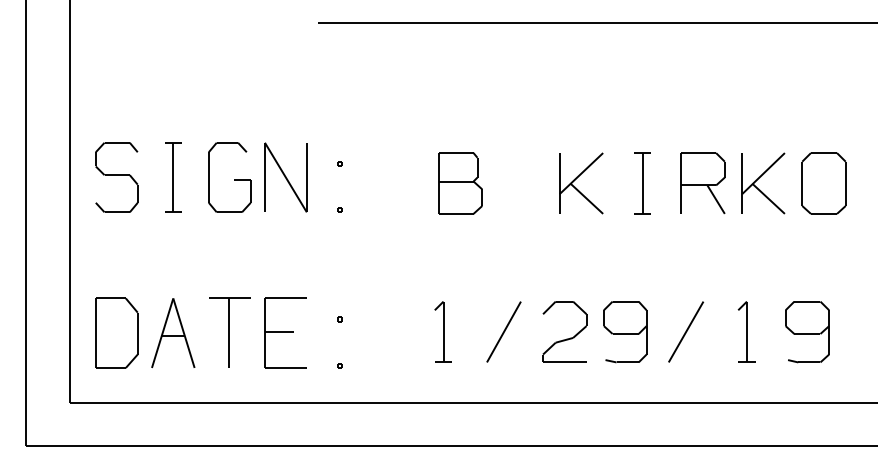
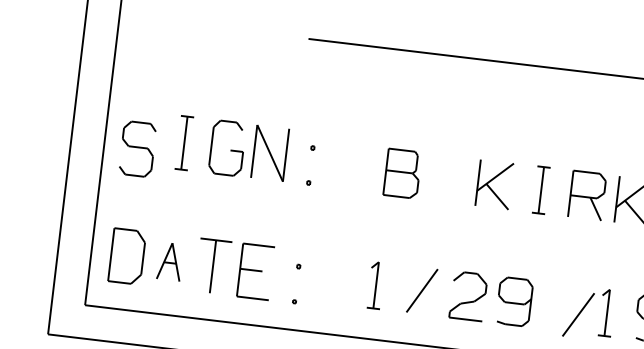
part: (116, 177) -> (137, 149), moved
line: (686, 331) -> (578, 314), moved
part: (173, 333) -> (170, 261), size x0.7

